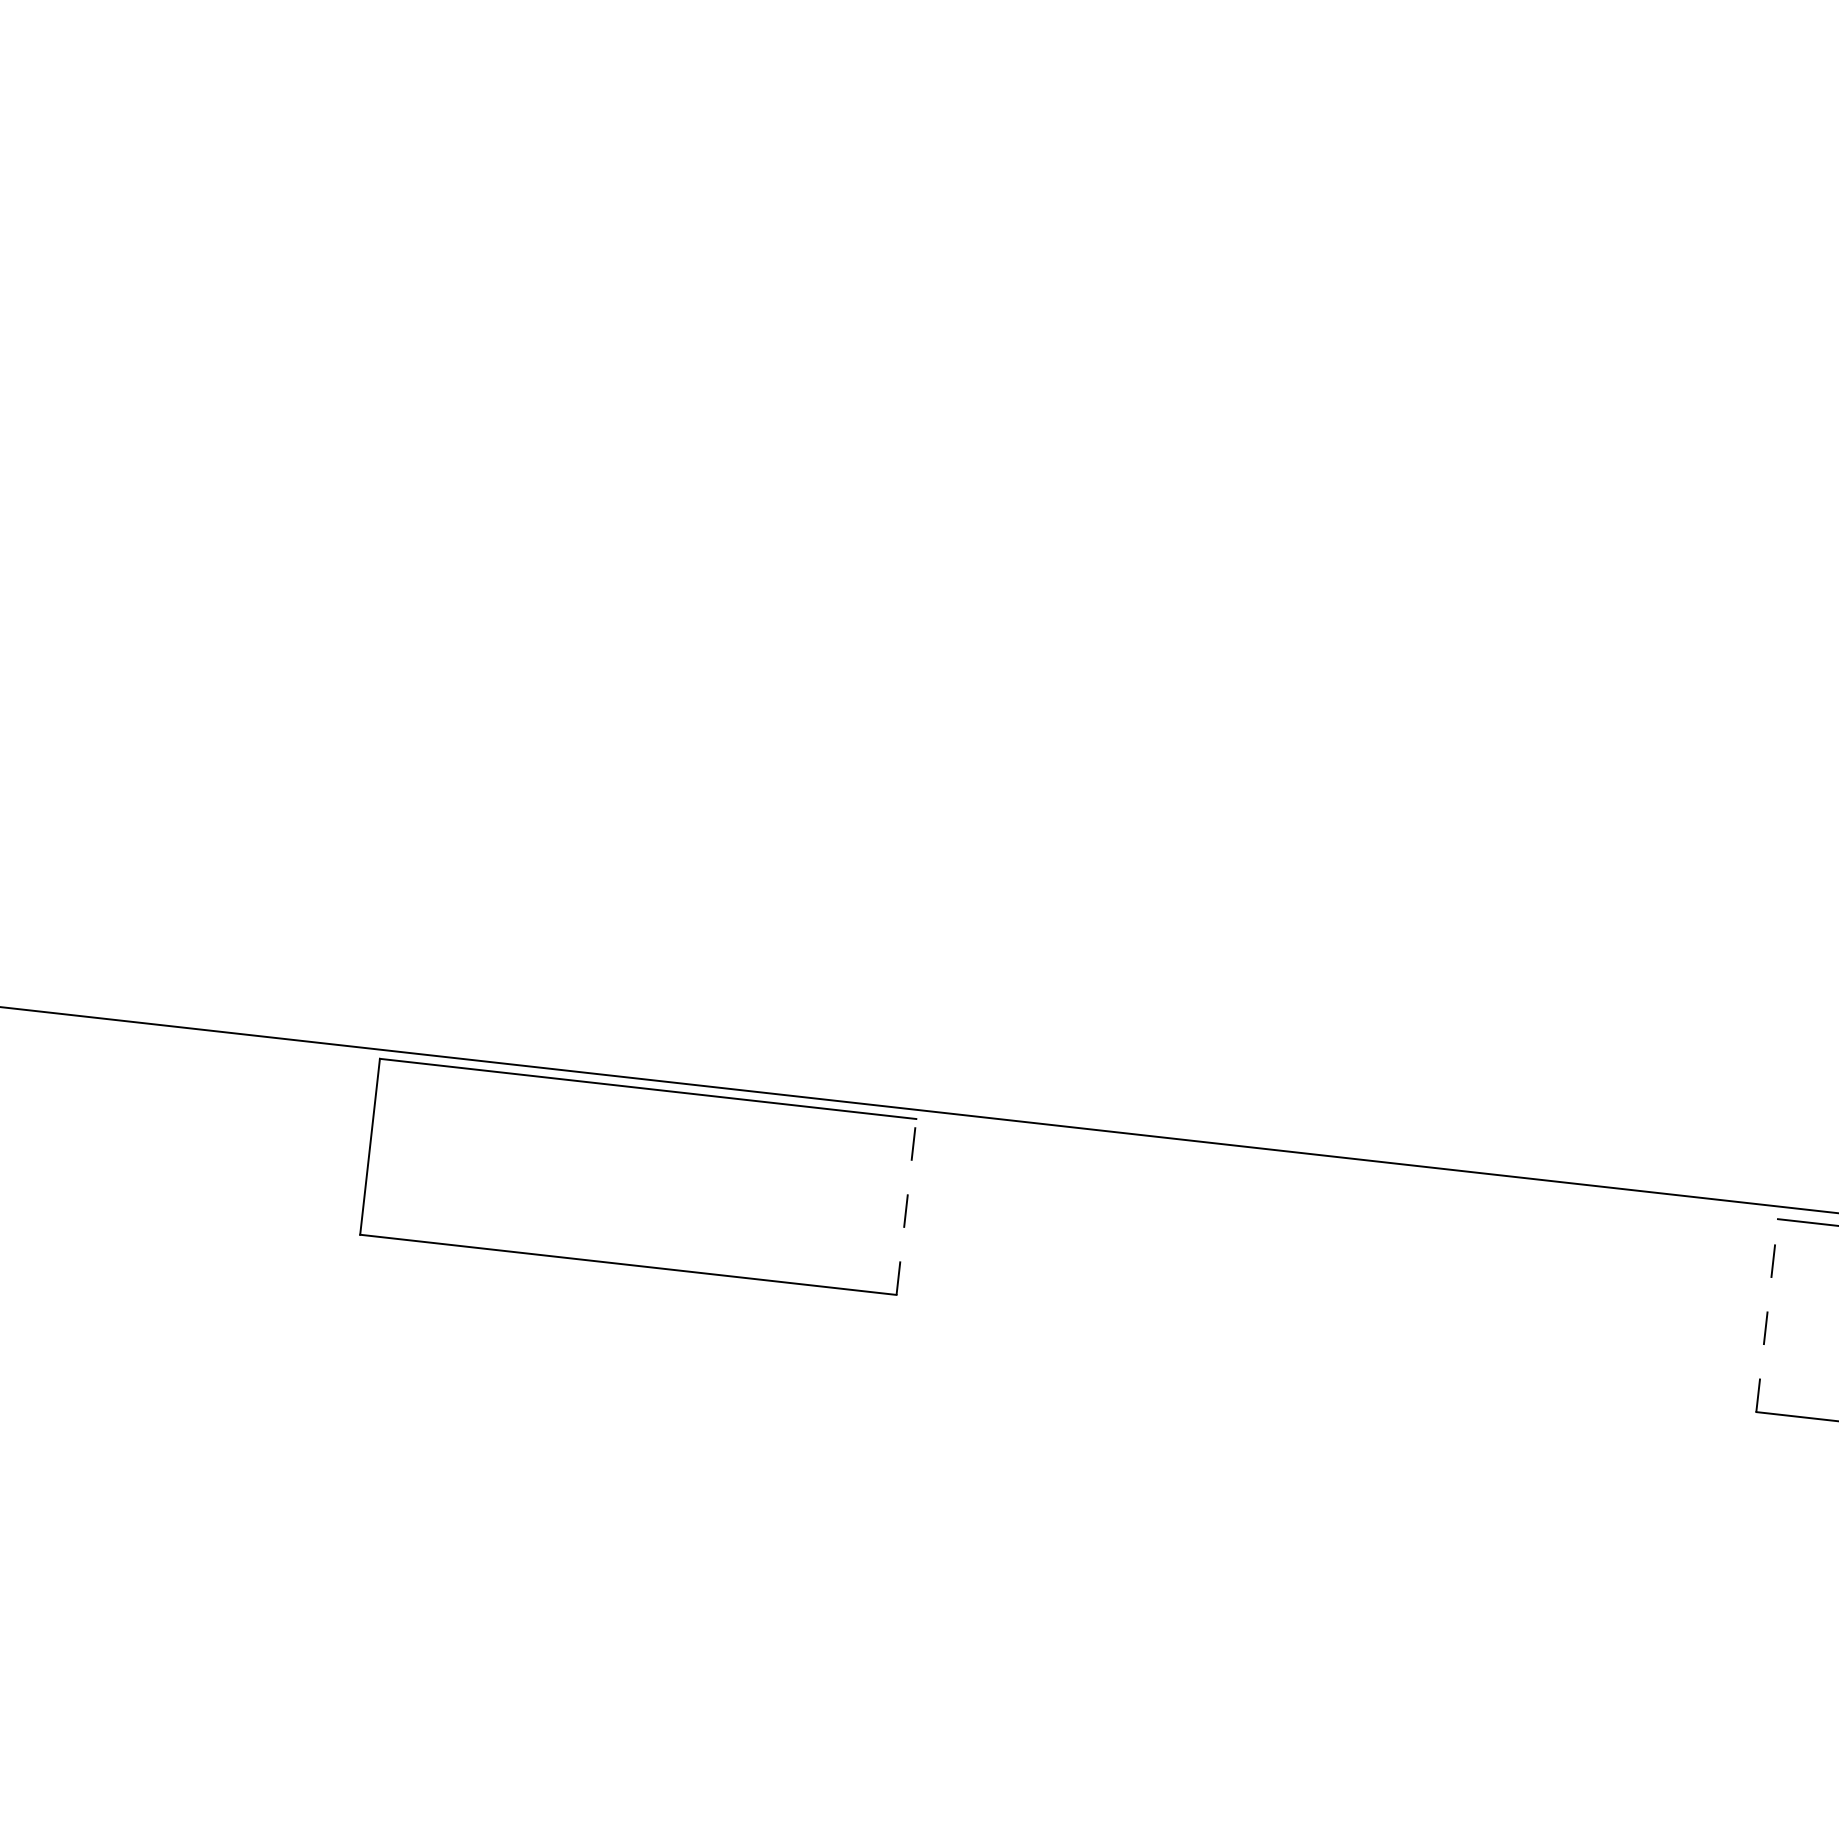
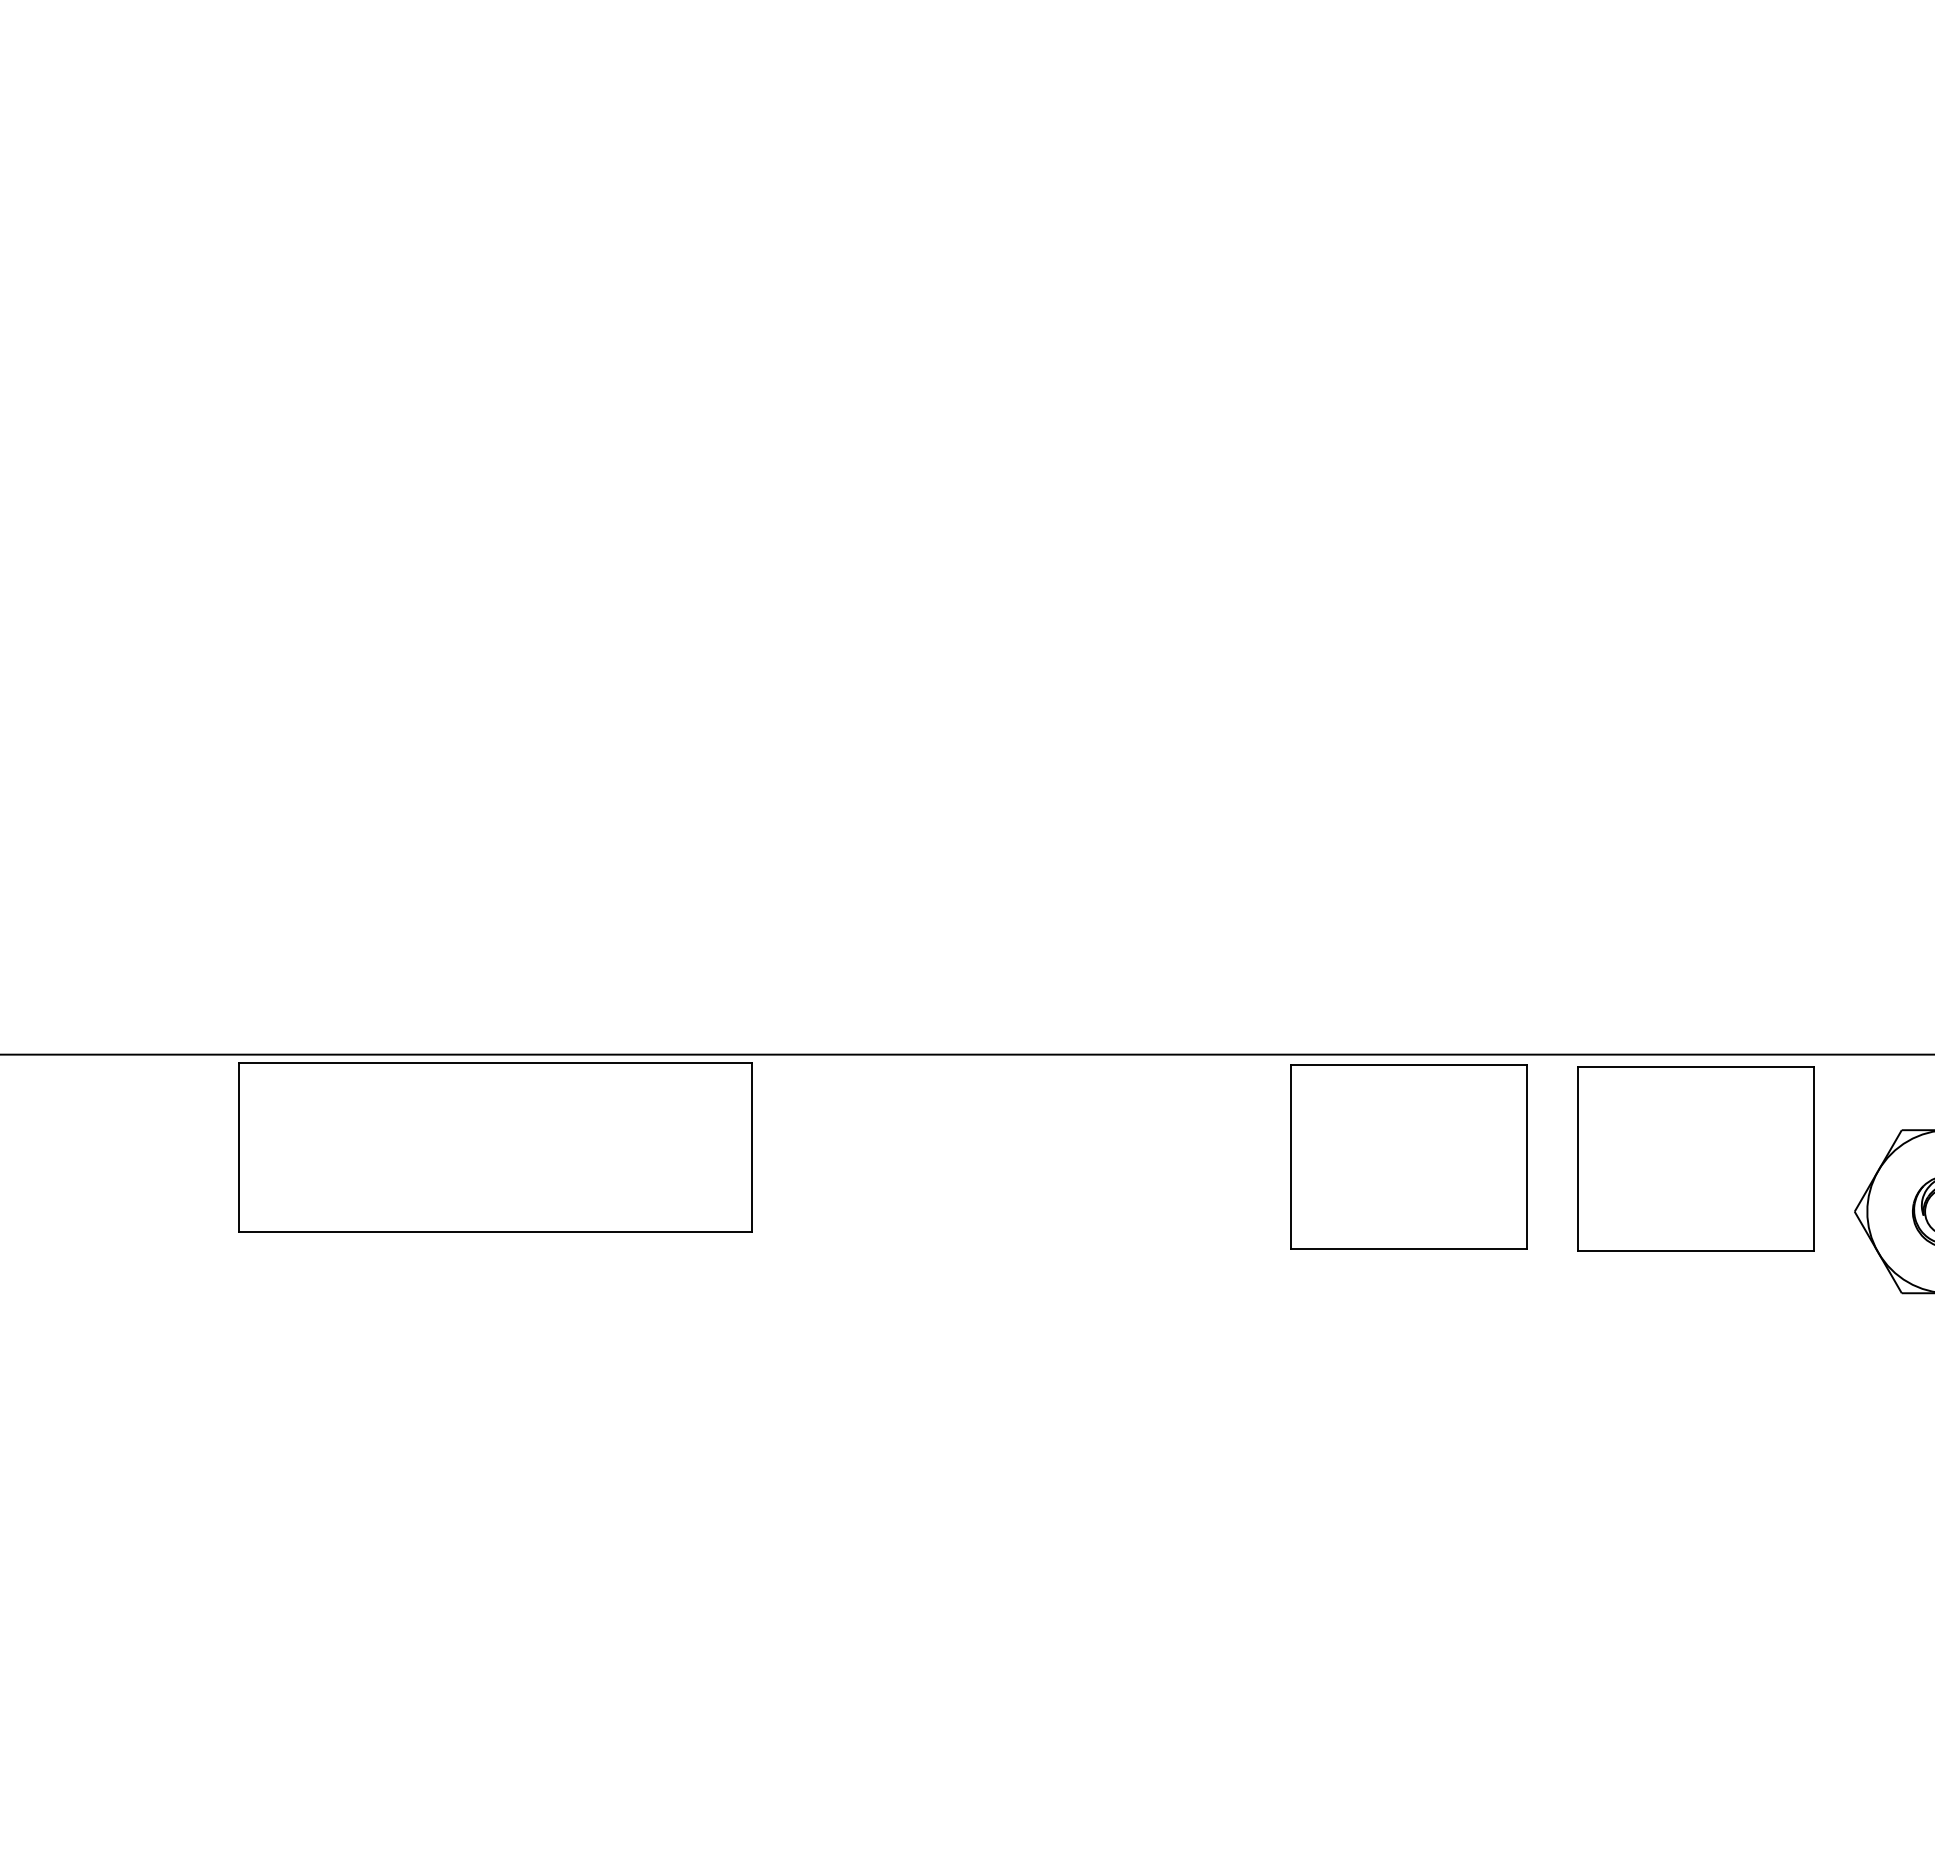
line: (906, 1206) -> (752, 1147), dashed -> solid
part: (1590, 1293) -> (1408, 1156), added
line: (1766, 1315) -> (1577, 1158), dashed -> solid

